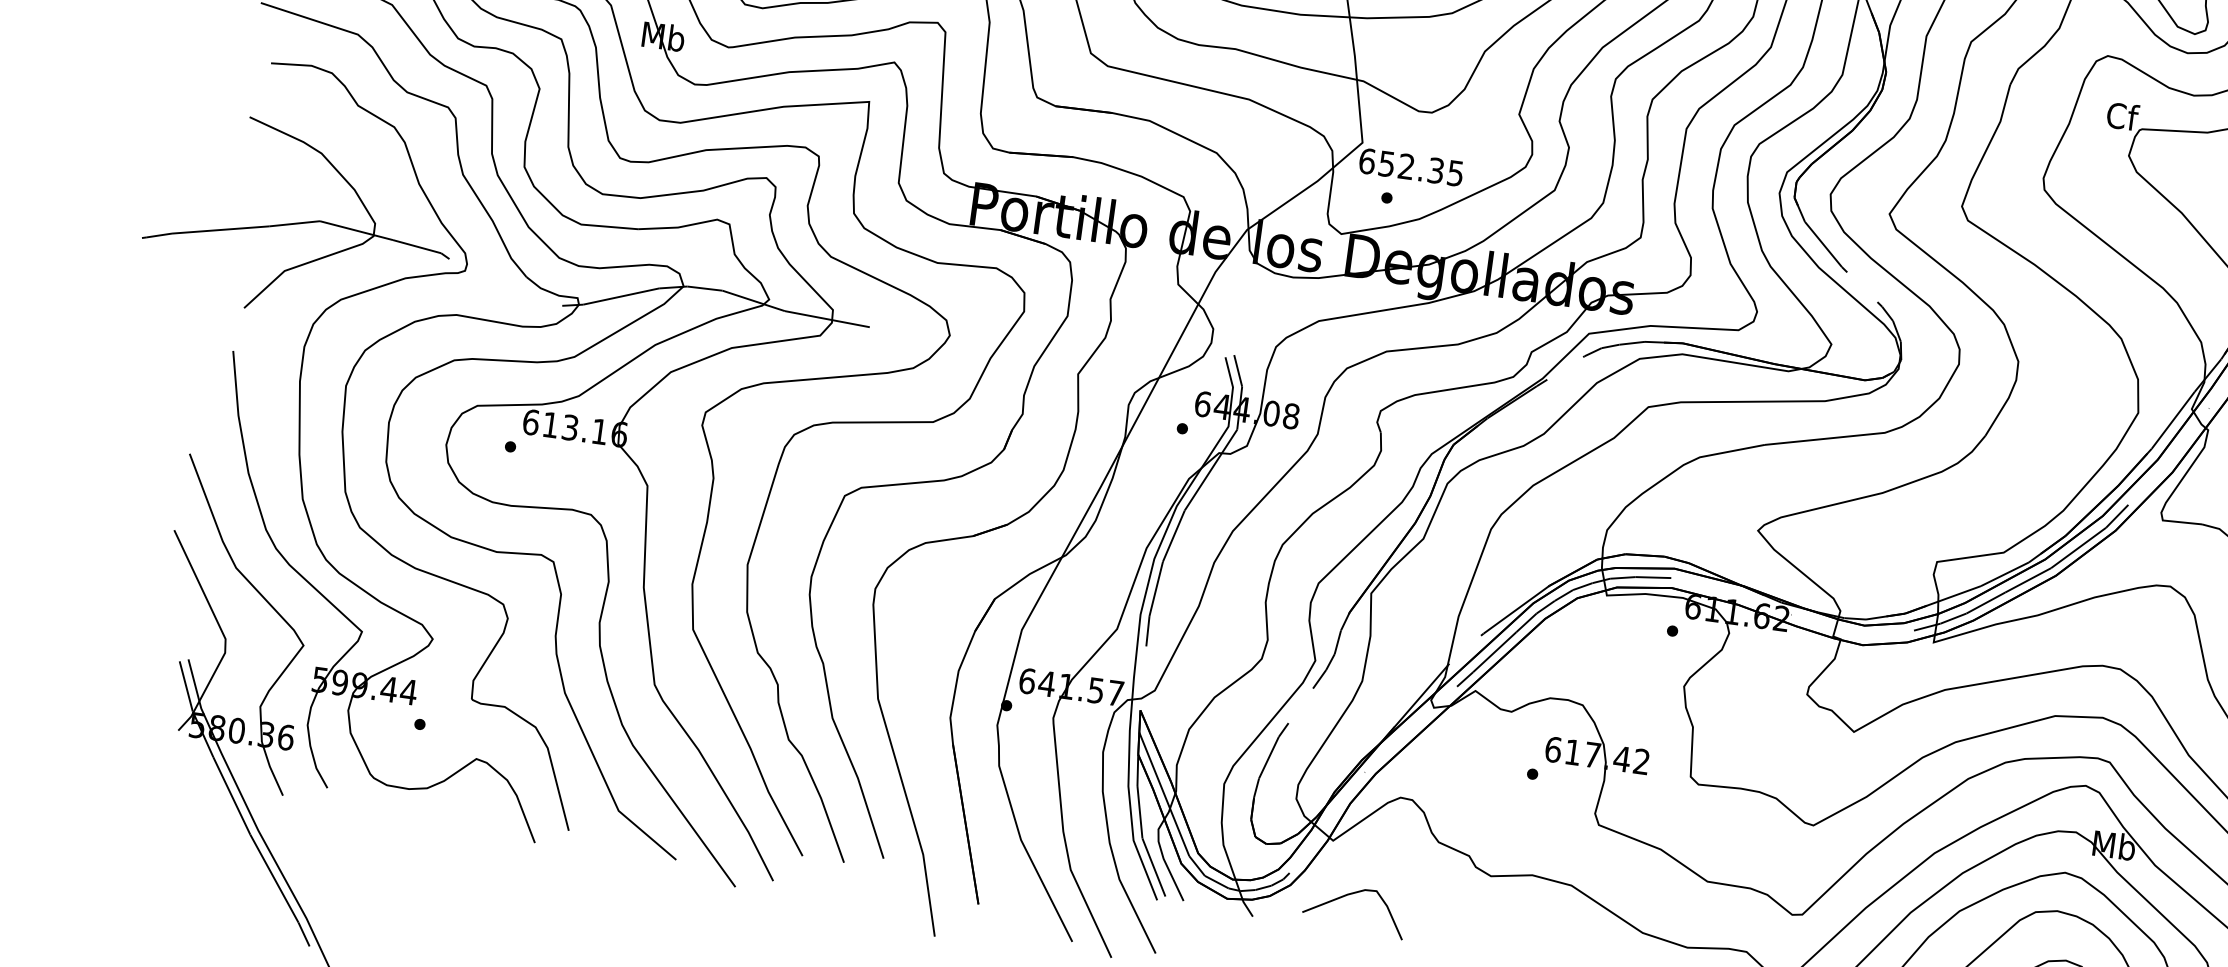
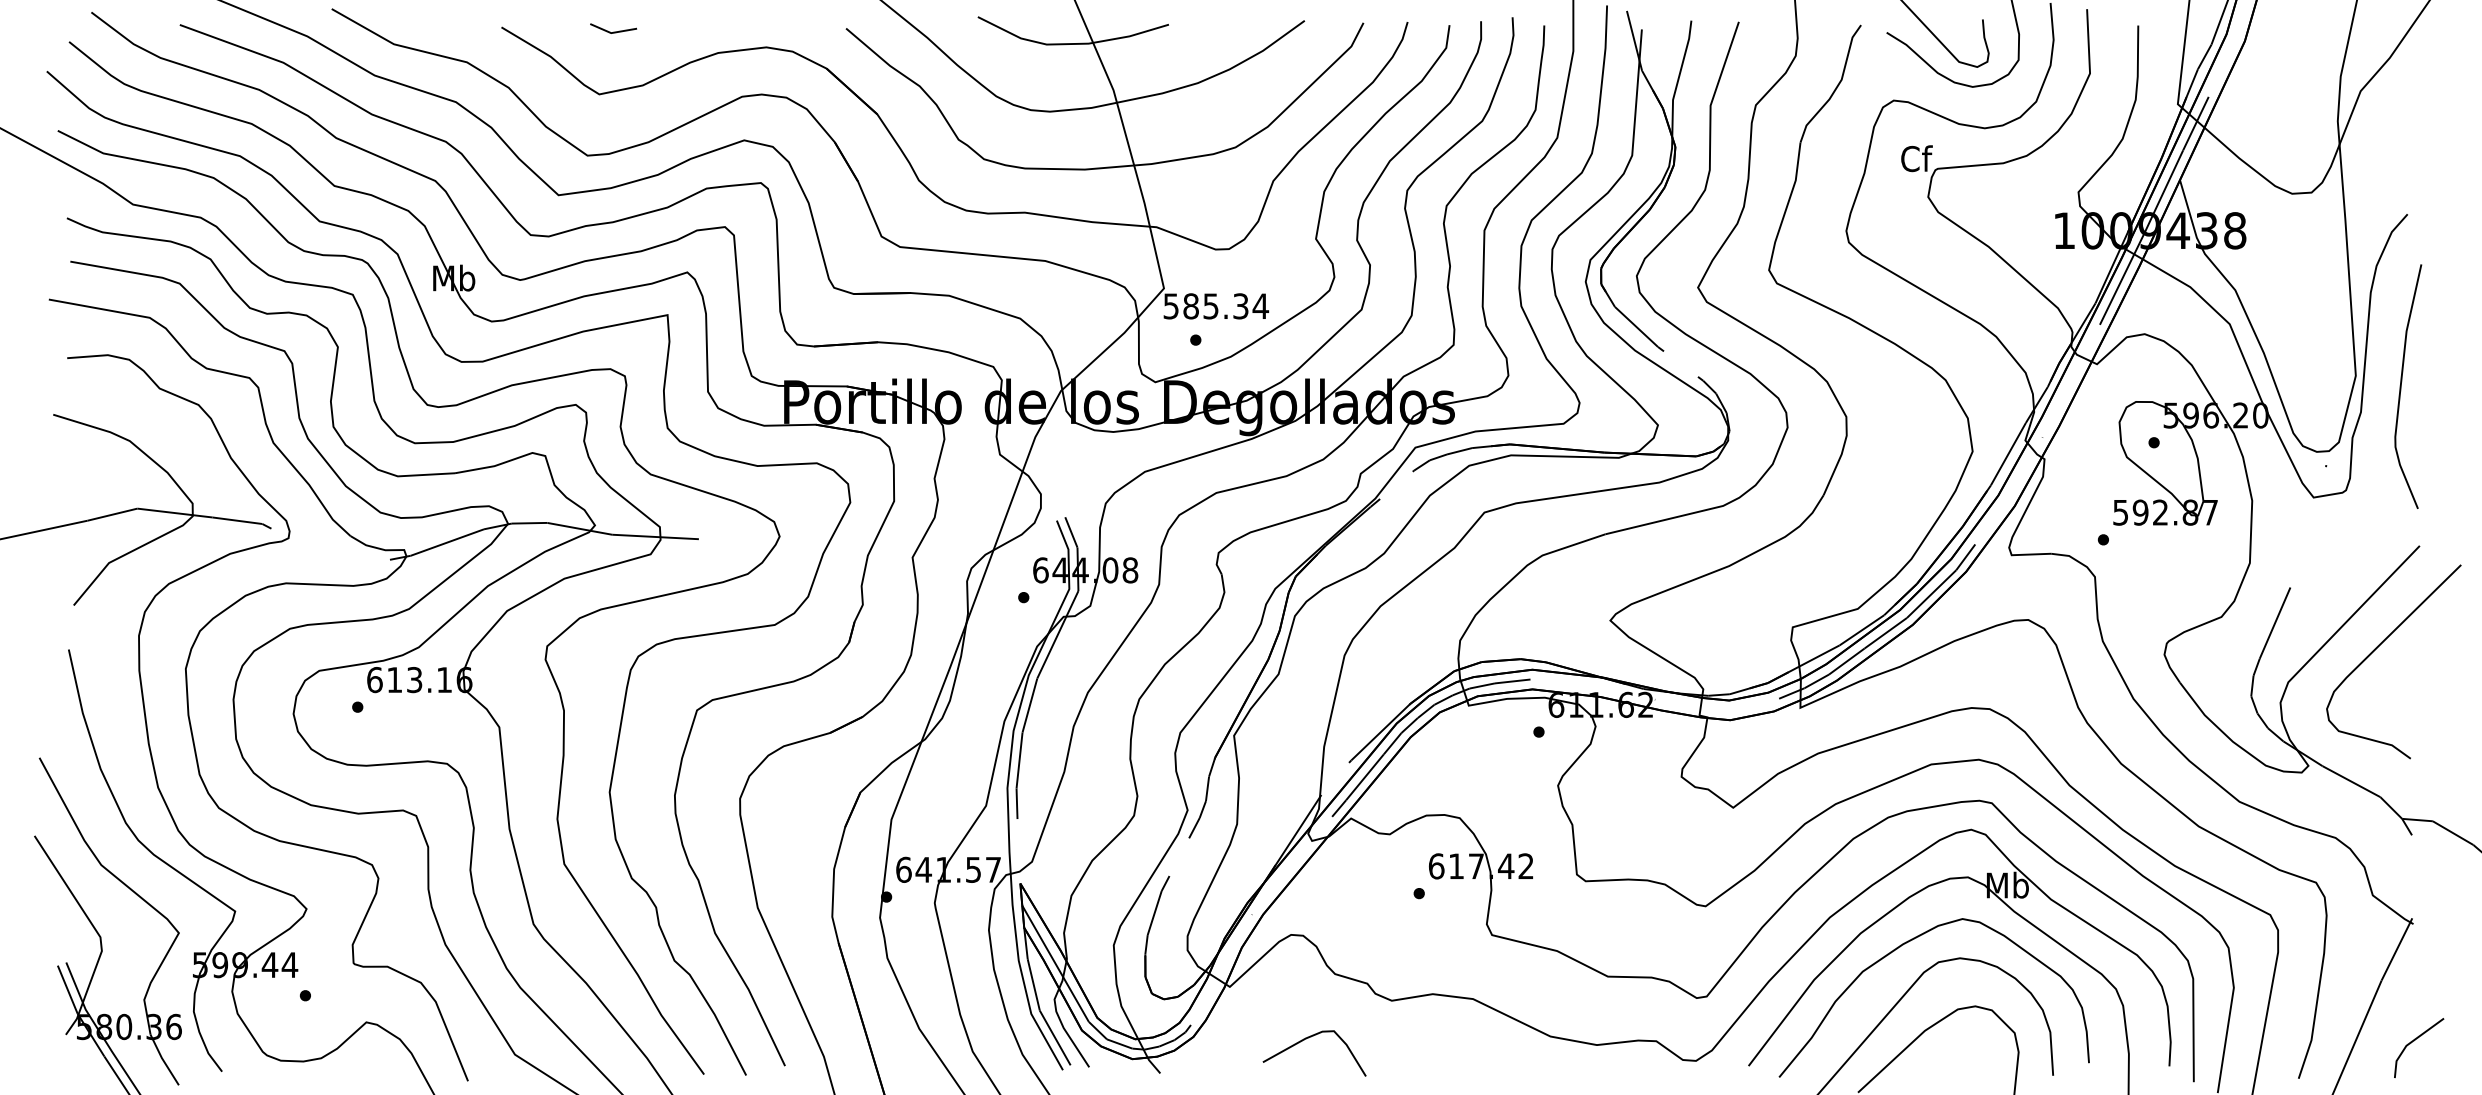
text: (1411, 167) -> (1216, 306), 652.35 -> 585.34
curve: (1348, 895) -> (1306, 1039), moved

